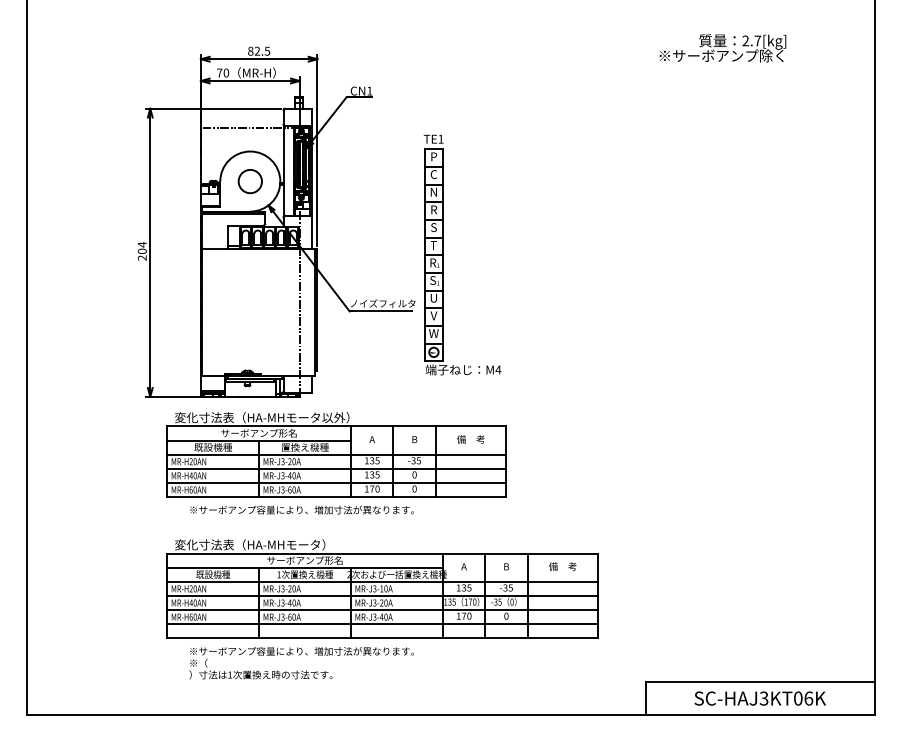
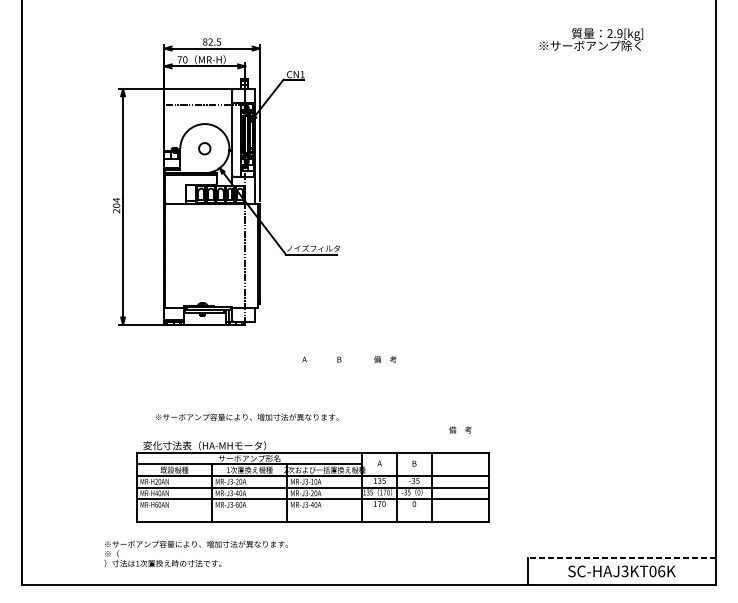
text: (757, 40) -> (619, 33), 2.7[kg] -> 2.9[kg]
circle: (249, 181) -> (204, 148), size x0.6
part: (443, 254) -> (362, 208), removed
part: (336, 454) -> (275, 371), removed
text: (562, 566) -> (460, 429), moved
line: (382, 624) -> (312, 510), removed
text: (301, 663) -> (196, 554), moved
line: (760, 682) -> (622, 558), solid -> dashed

